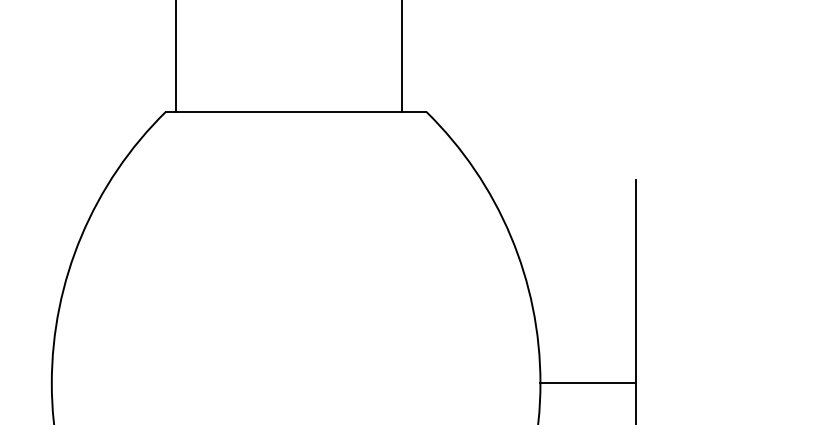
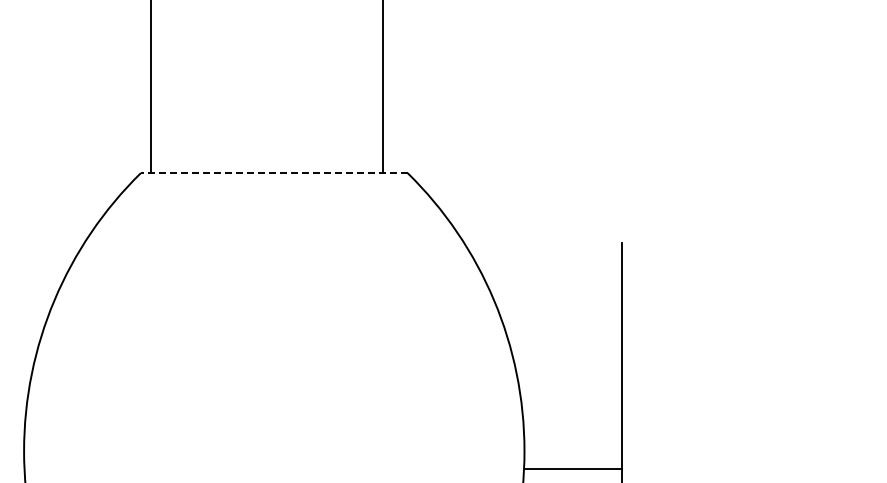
line: (295, 112) -> (273, 173), solid -> dashed
line: (587, 383) -> (572, 469), moved

